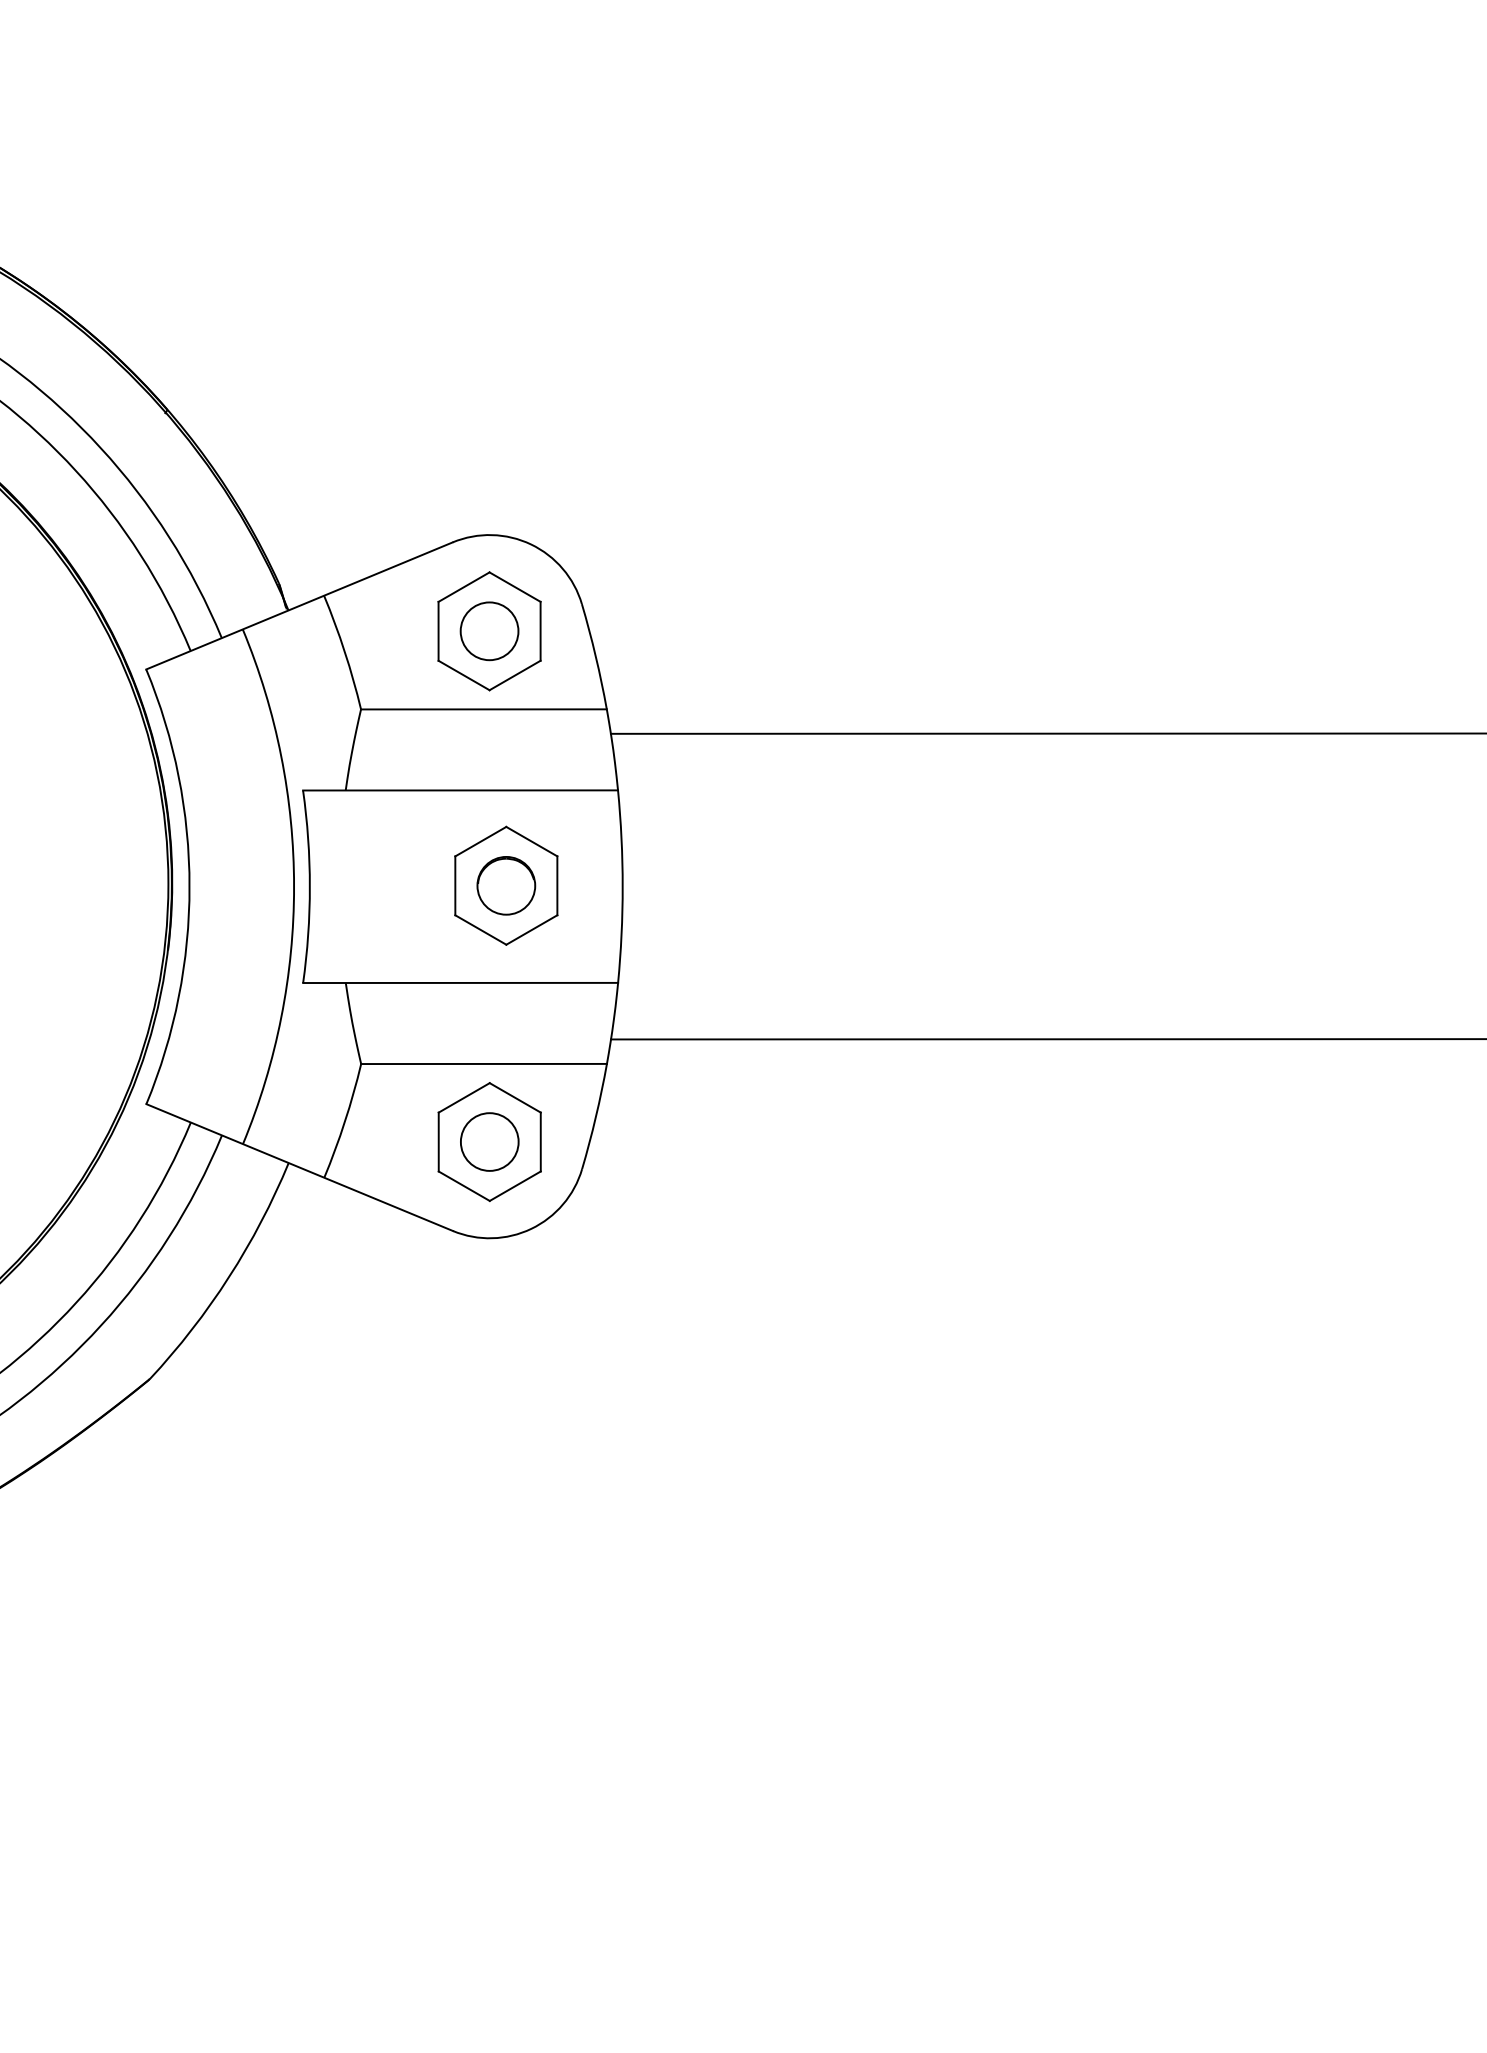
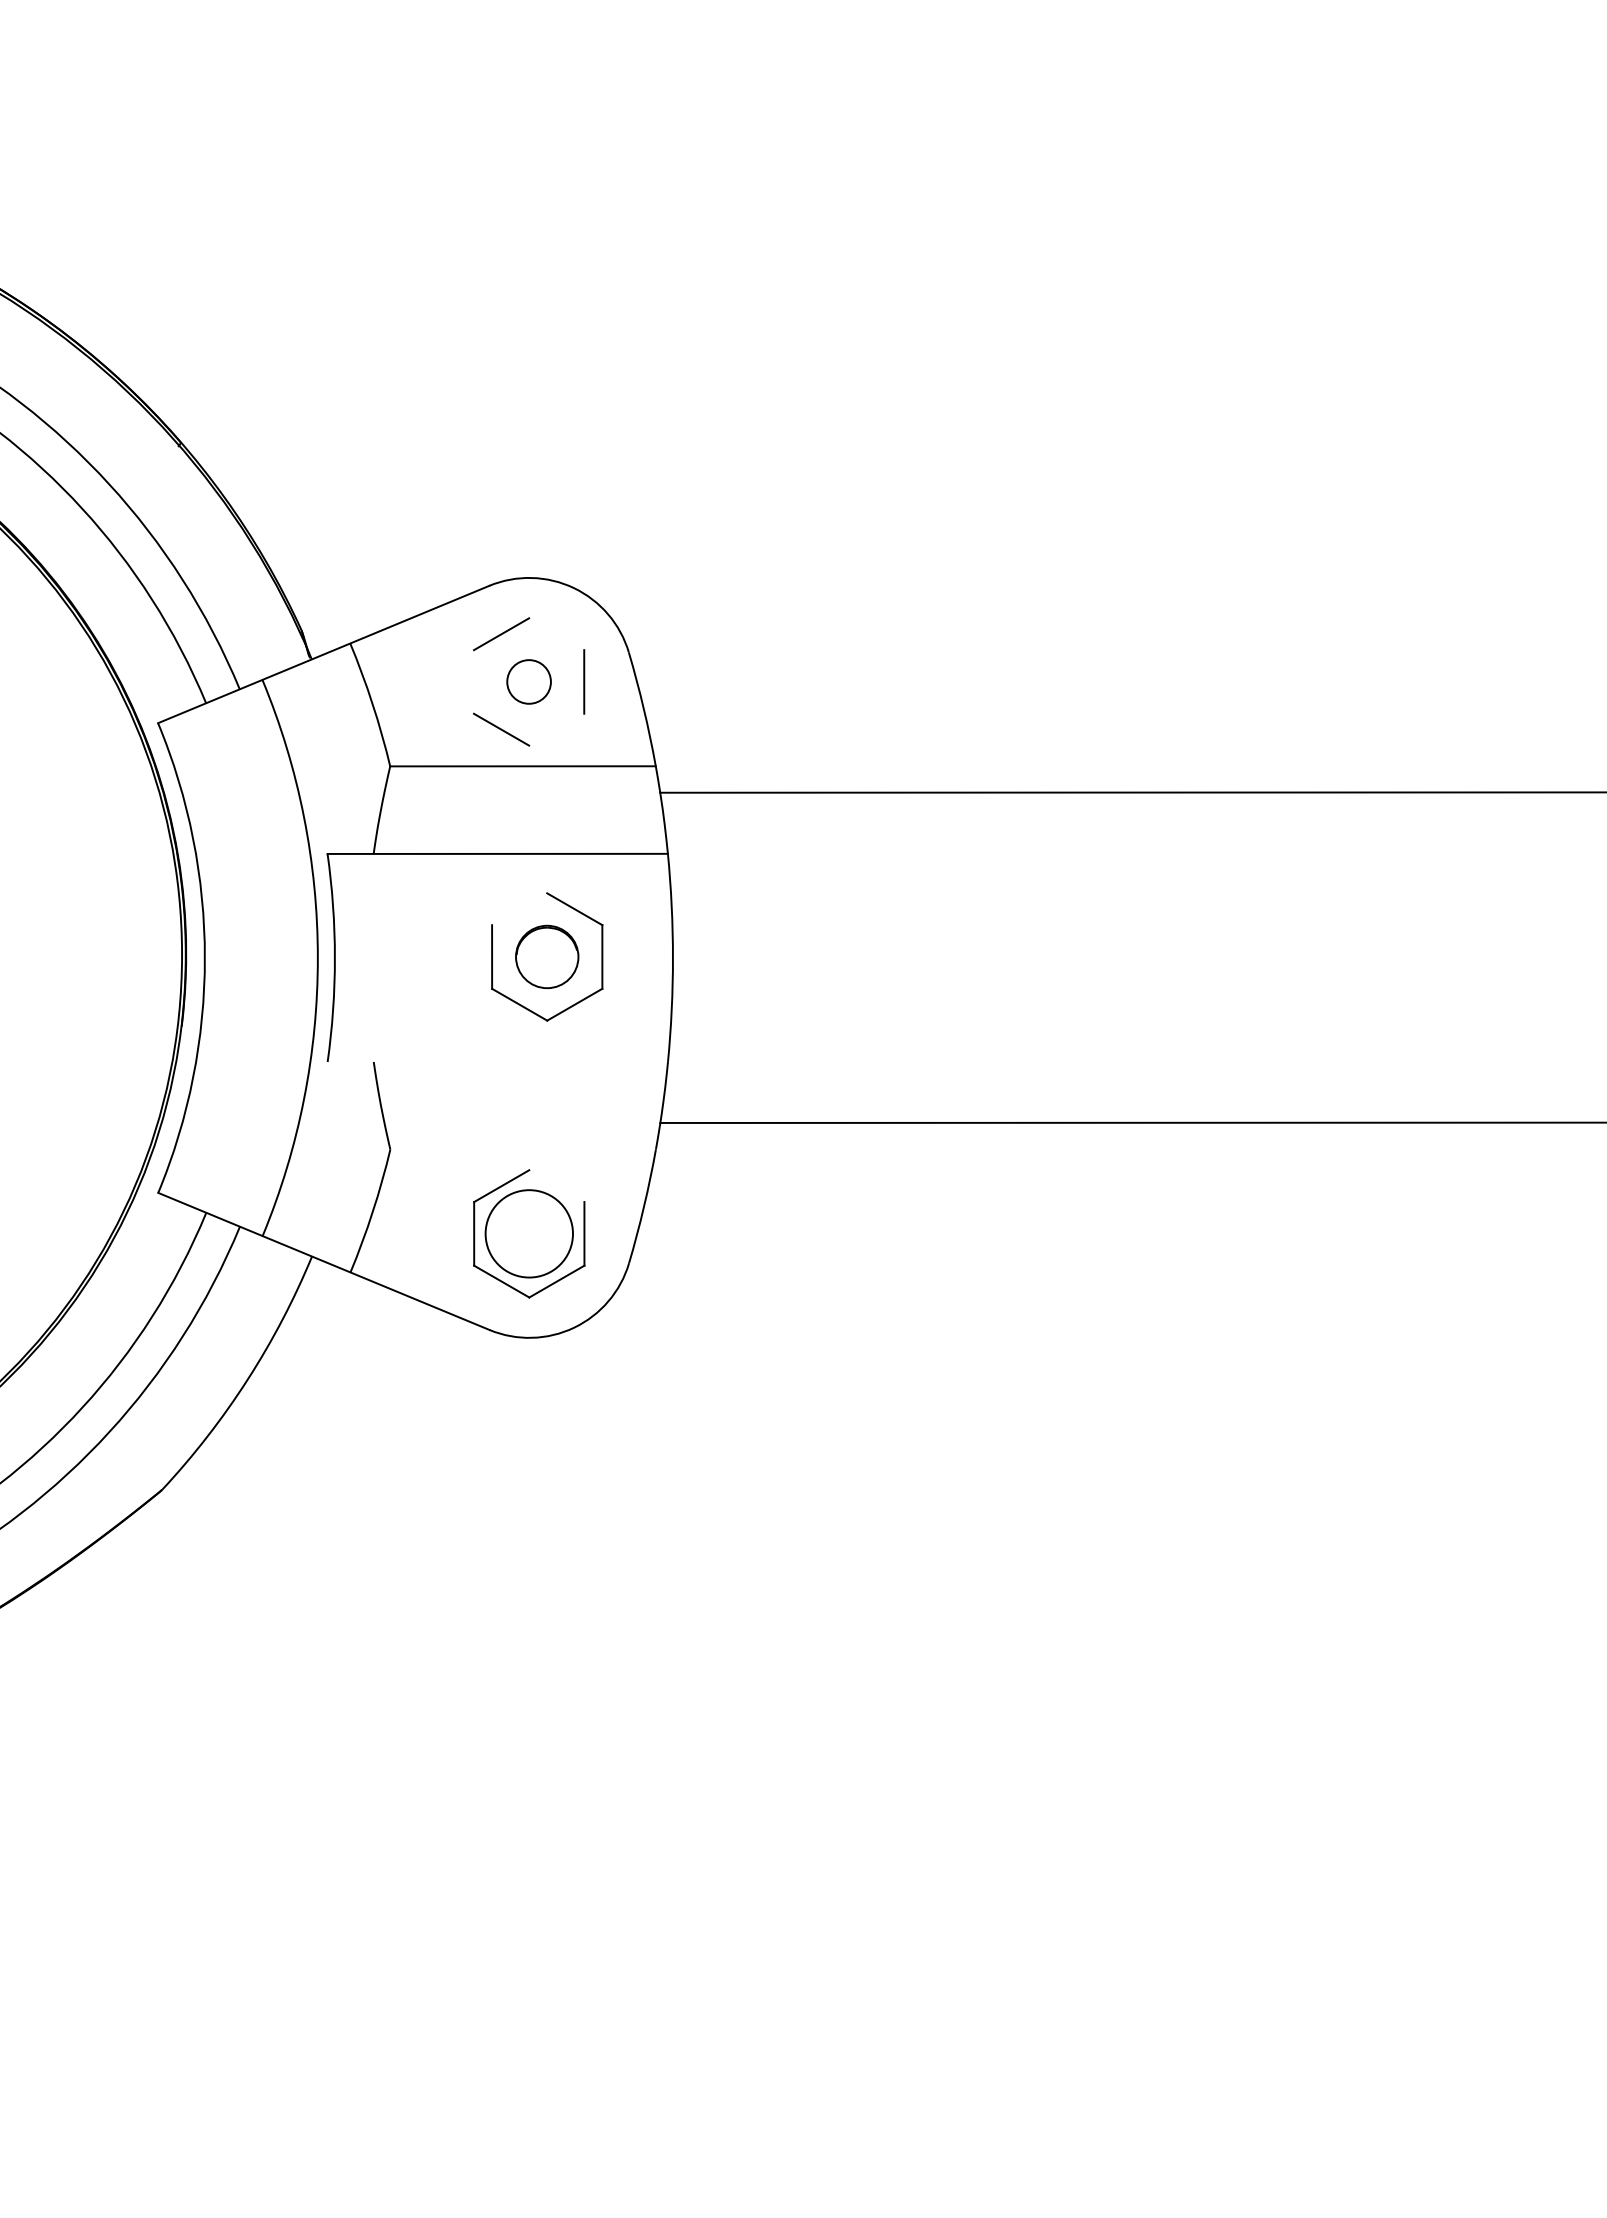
line: (514, 587) -> (556, 634), removed
line: (438, 630) -> (473, 681), removed
circle: (489, 630) -> (528, 681), size x0.7
line: (514, 675) -> (556, 729), removed
line: (480, 841) -> (519, 909), removed
line: (460, 982) -> (497, 1061), removed
line: (483, 1063) -> (522, 1149), removed
line: (514, 1098) -> (556, 1186), removed
circle: (489, 1141) -> (529, 1233), size x1.4

